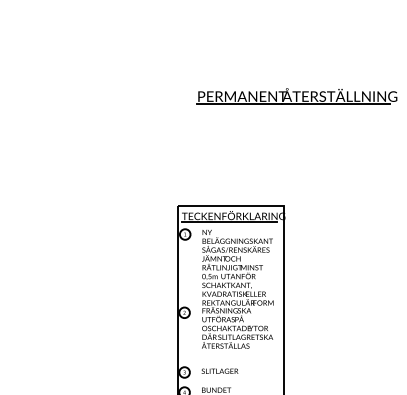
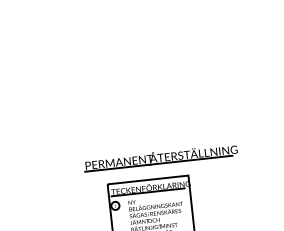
part: (296, 96) -> (160, 157), moved

